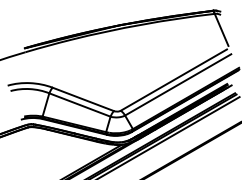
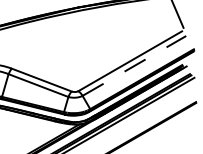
line: (178, 84) -> (134, 65), solid -> dashed

